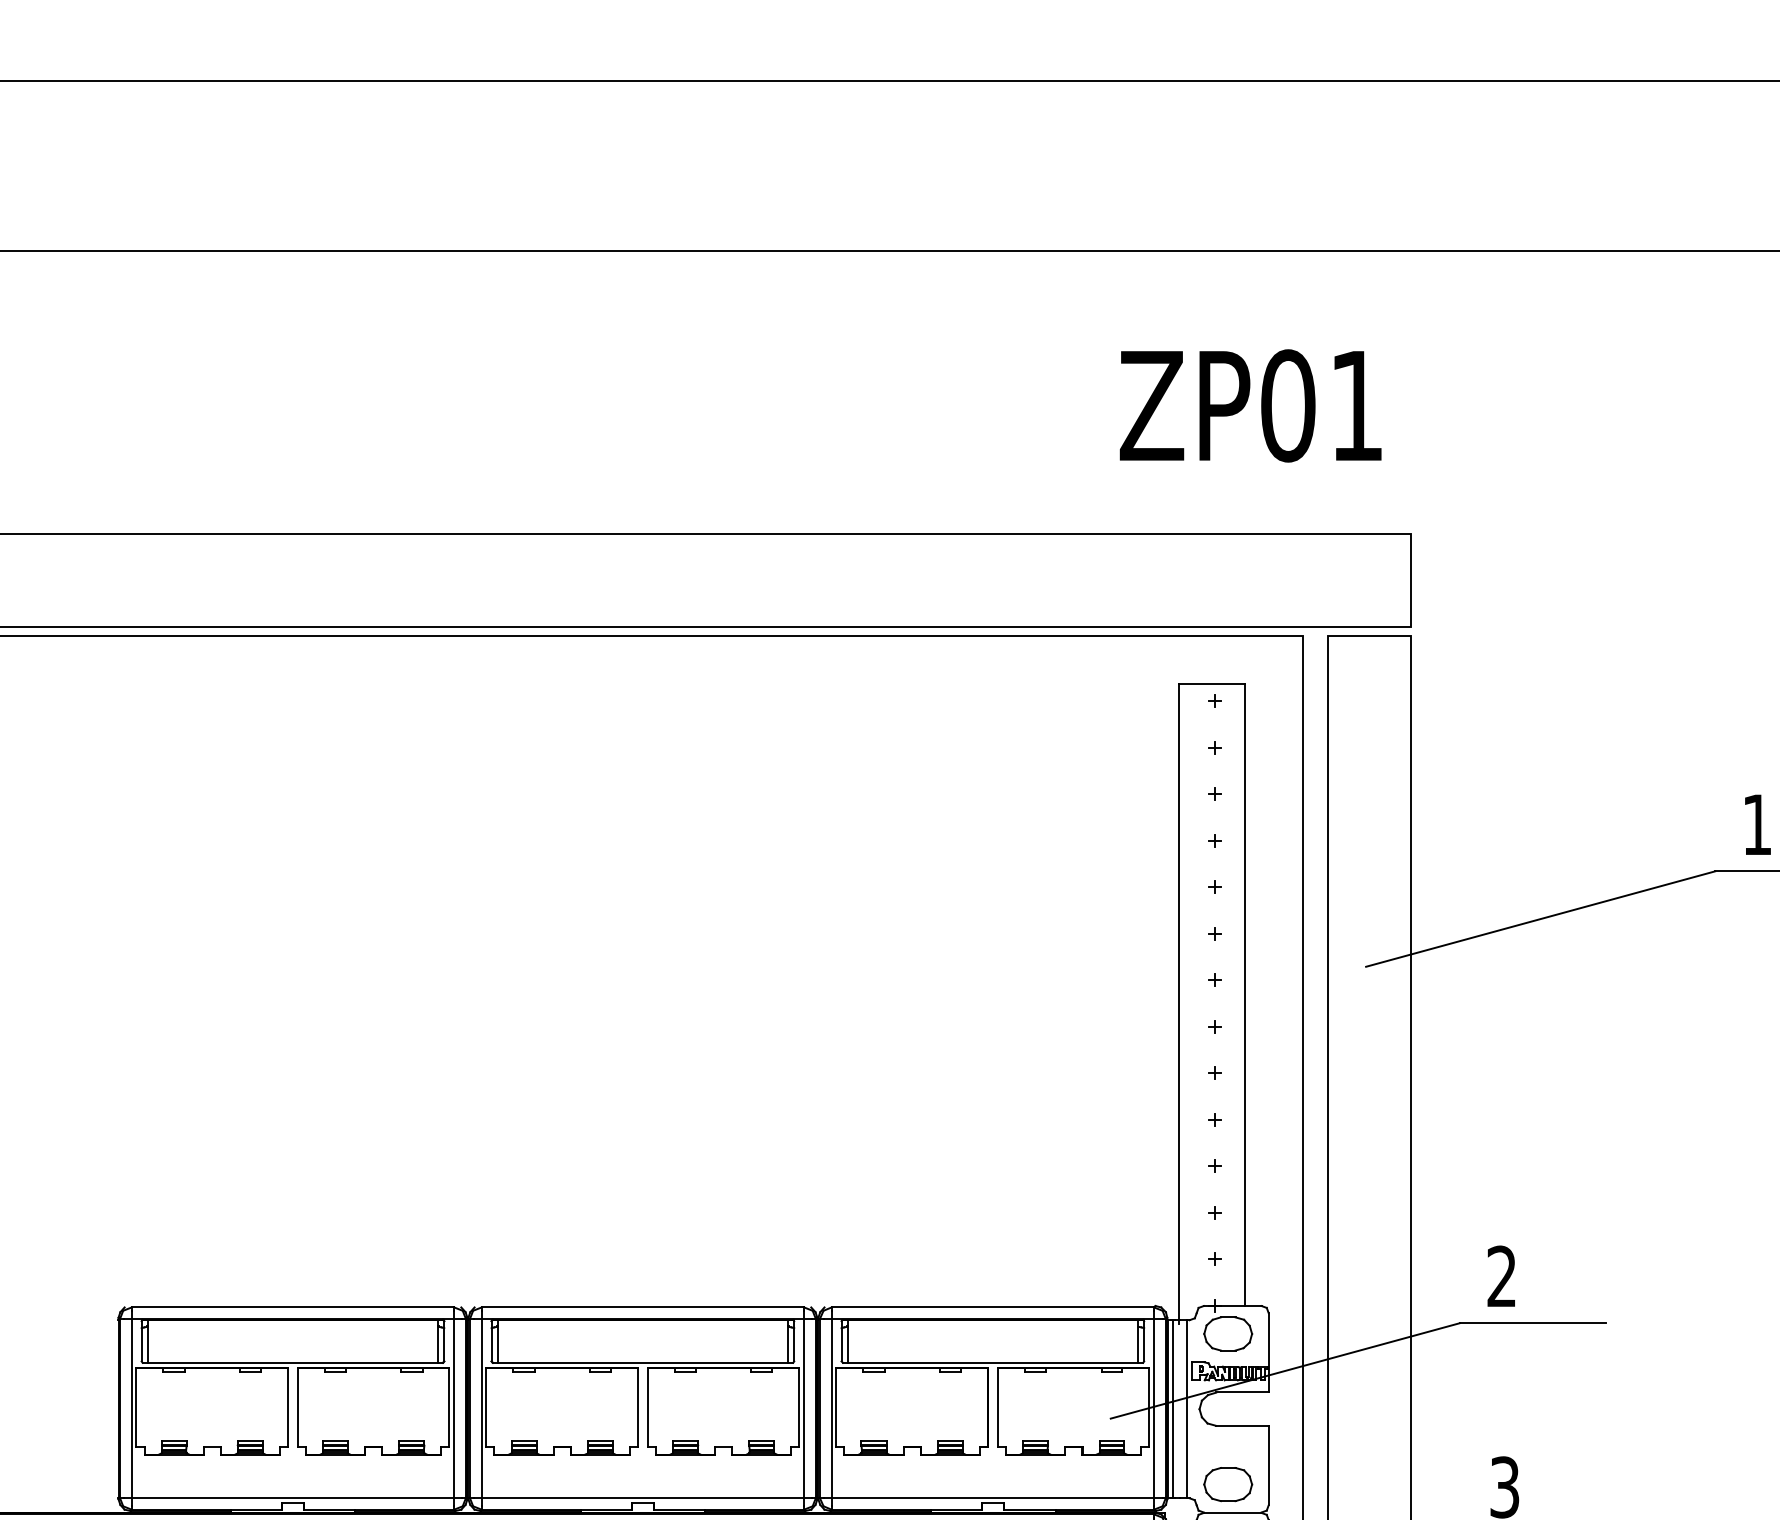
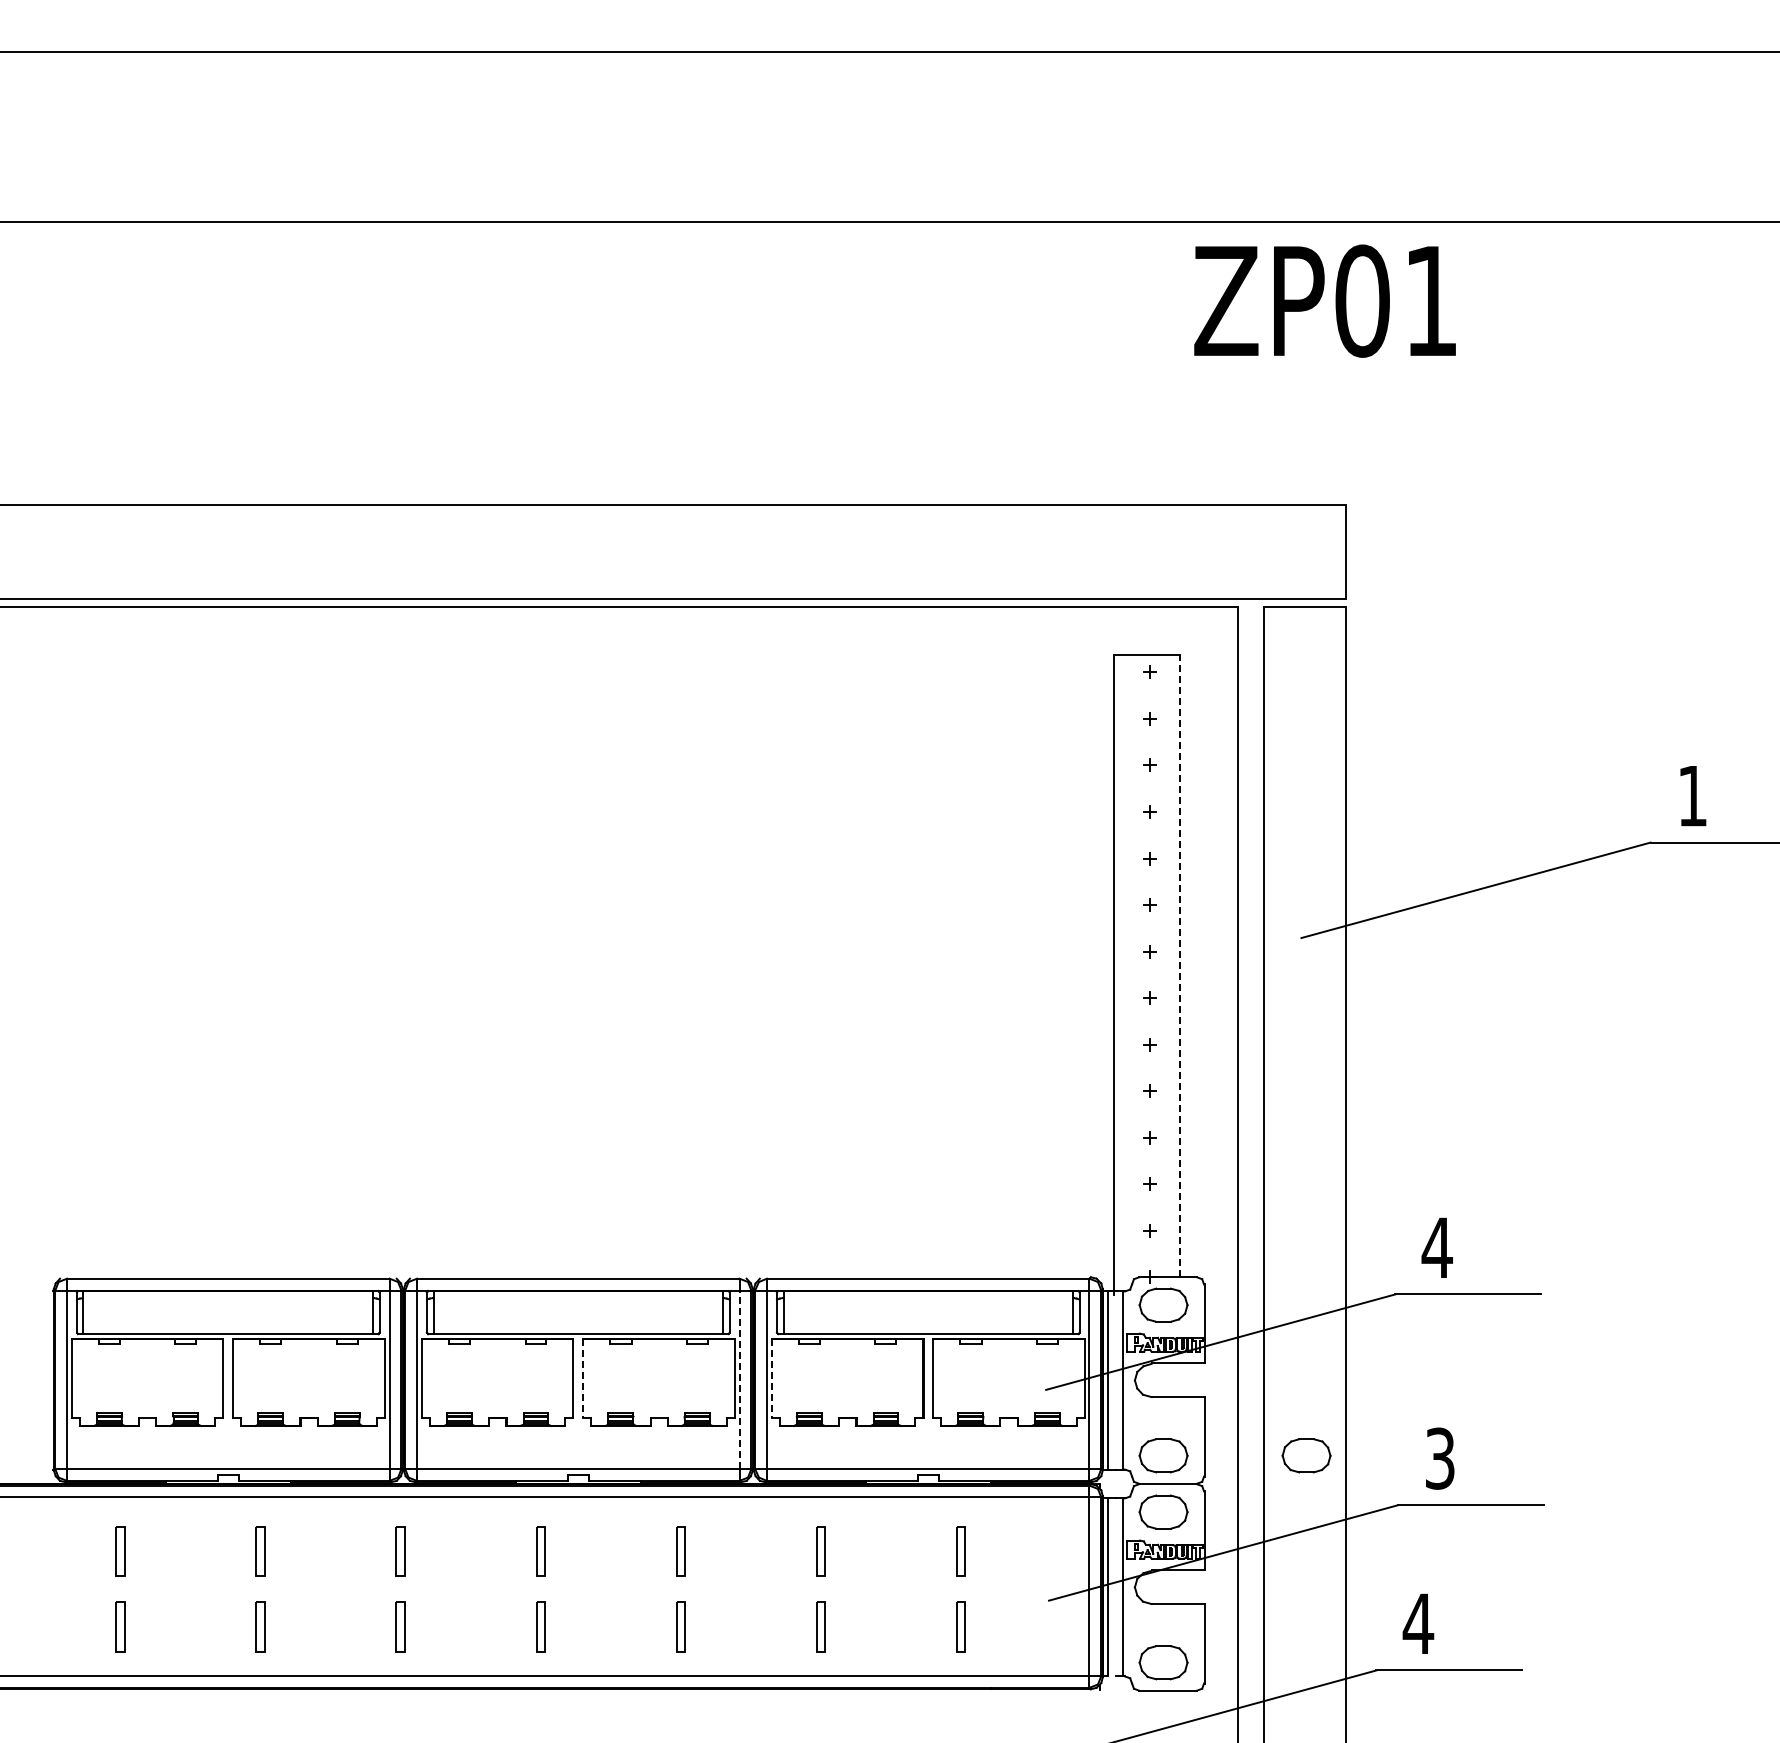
text: (1250, 405) -> (1324, 300), moved
line: (1245, 994) -> (1180, 965), solid -> dashed
text: (1501, 1275) -> (1436, 1246), 2 -> 4
line: (648, 1407) -> (583, 1378), solid -> dashed
line: (836, 1407) -> (771, 1378), solid -> dashed
line: (804, 1408) -> (739, 1379), solid -> dashed
part: (1371, 1484) -> (1306, 1455), added

